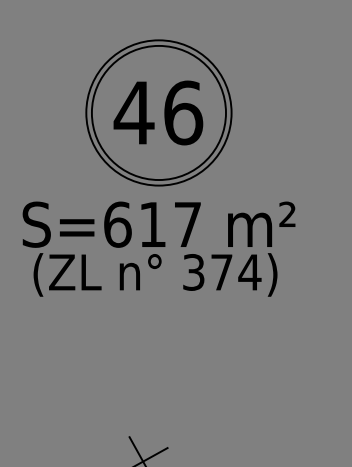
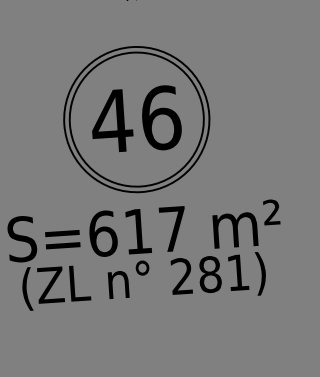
text: (222, 272) -> (210, 274), 374) -> 281)

